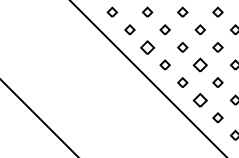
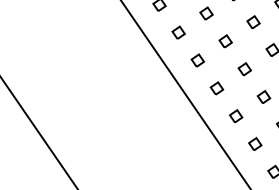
part: (147, 46) -> (178, 31), size x0.71
part: (200, 64) -> (245, 68), size x0.71
part: (200, 99) -> (236, 115), size x0.71

